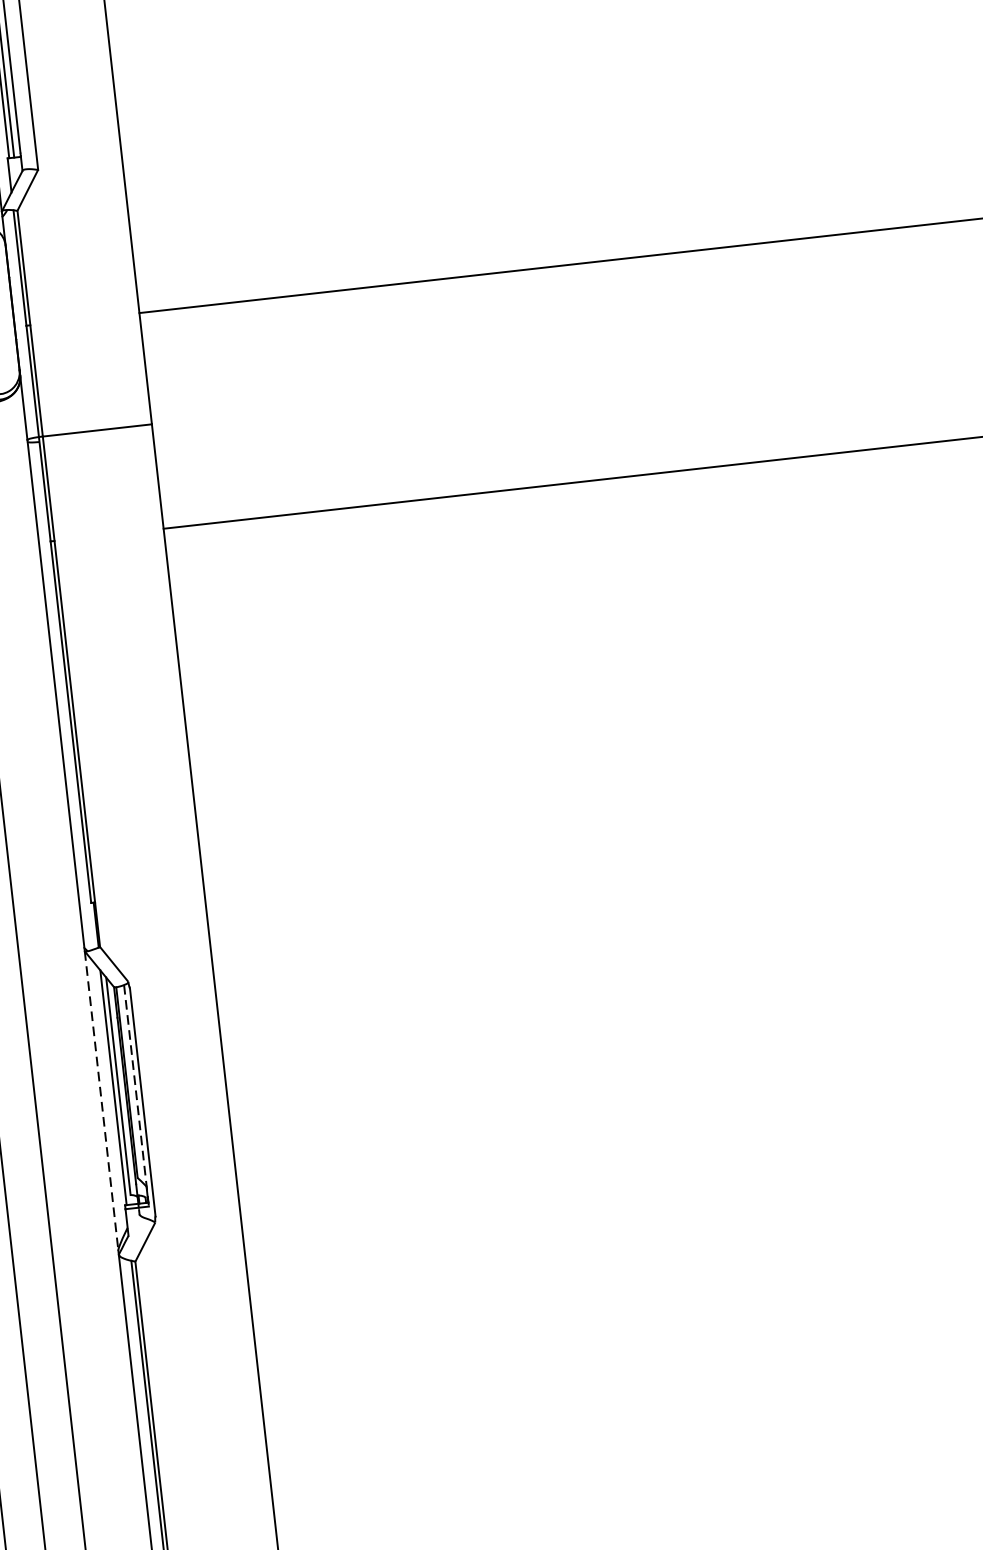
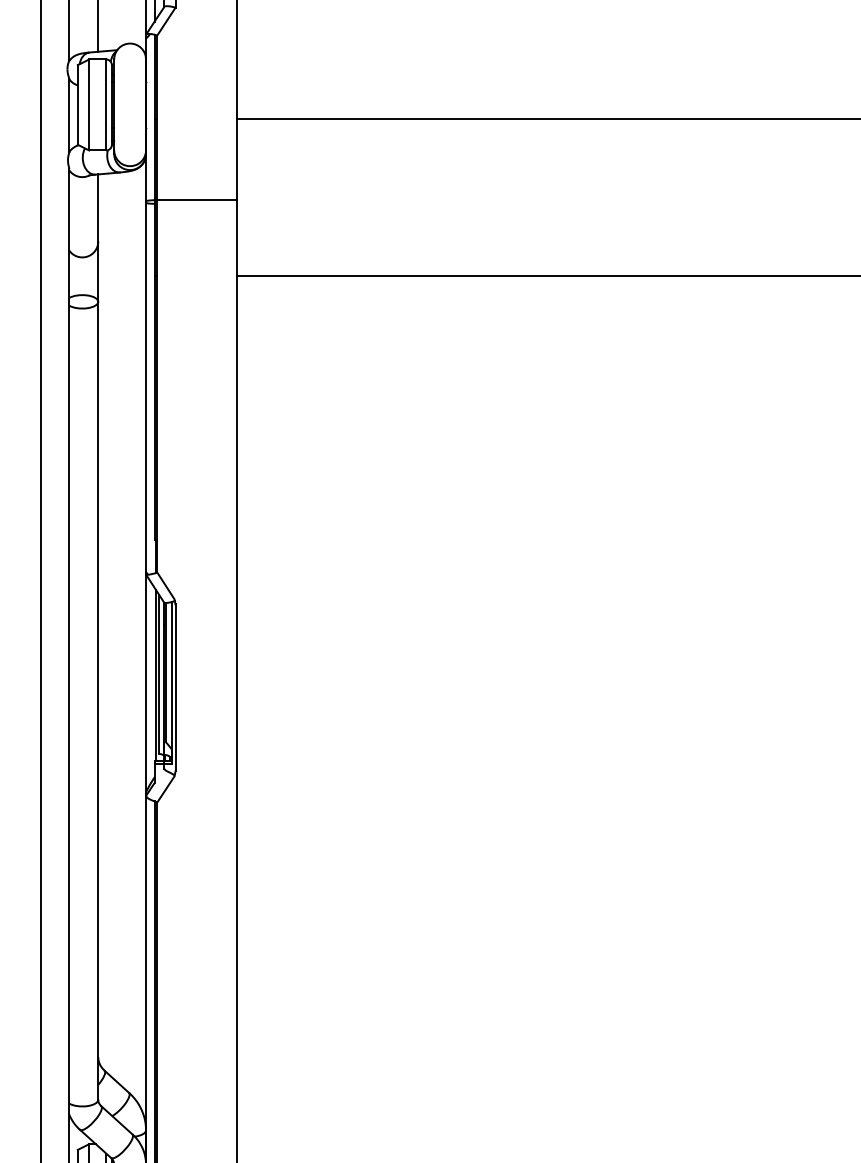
line: (136, 1095) -> (171, 682), dashed -> solid
line: (102, 1101) -> (146, 684), dashed -> solid

